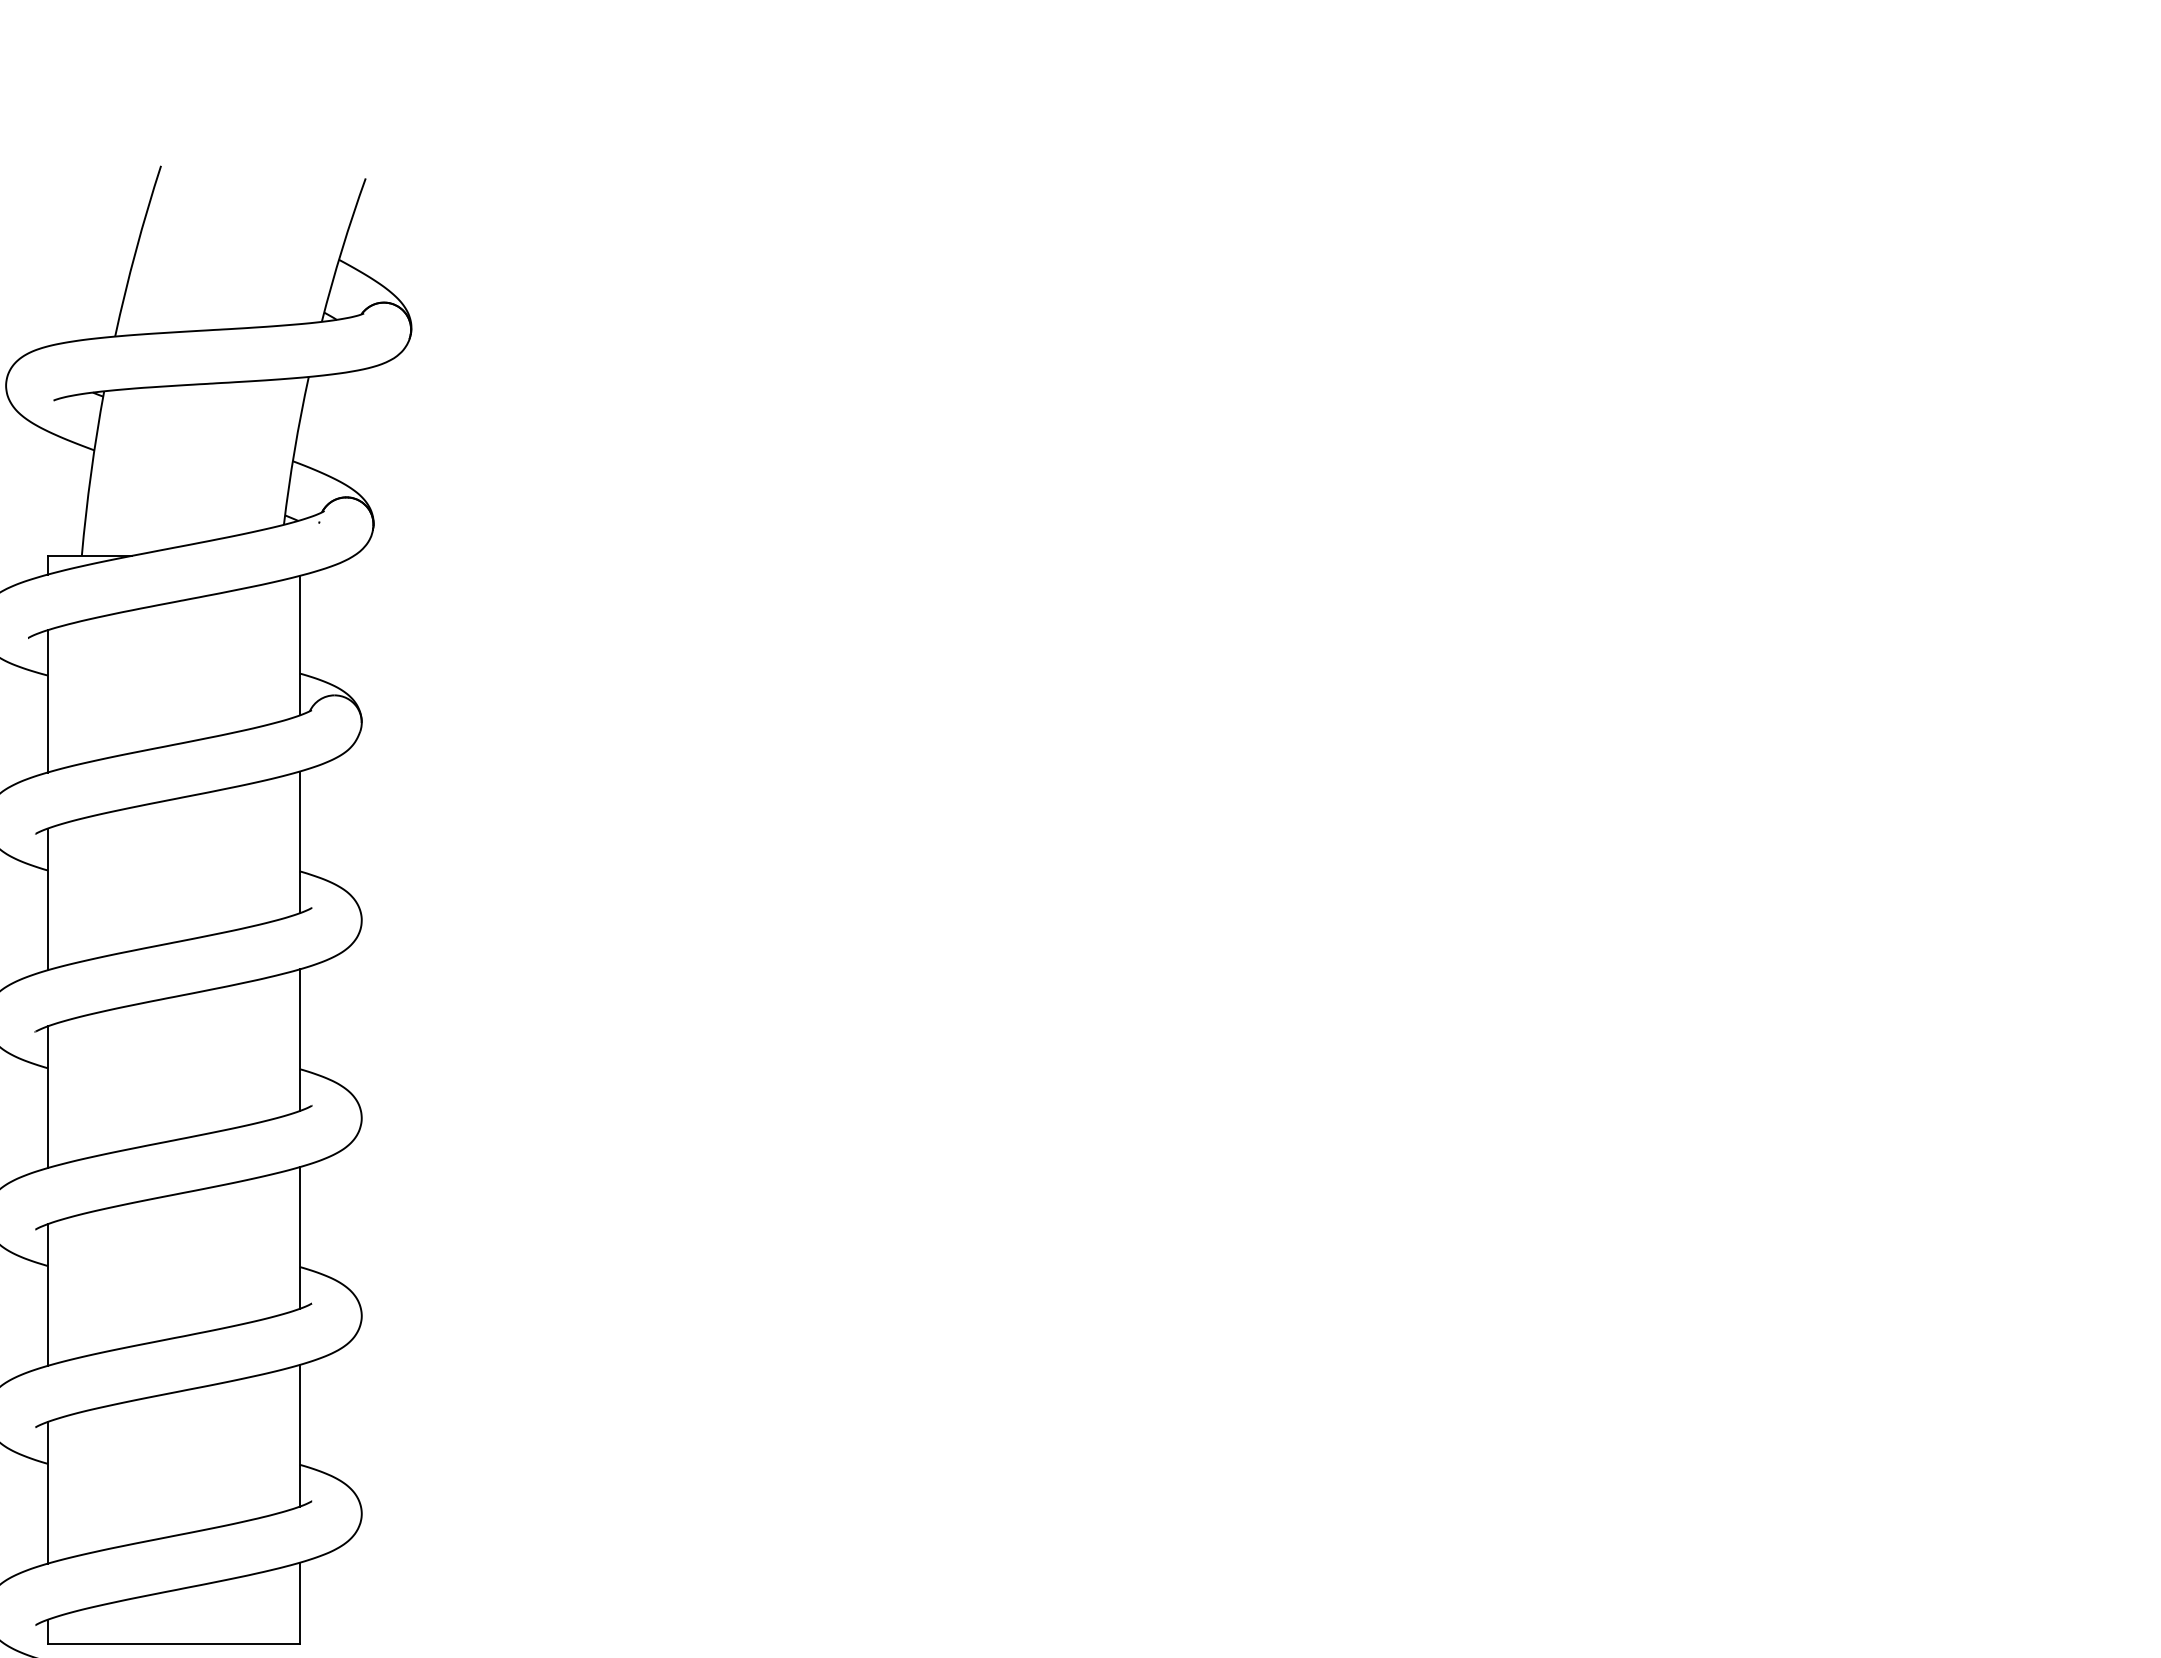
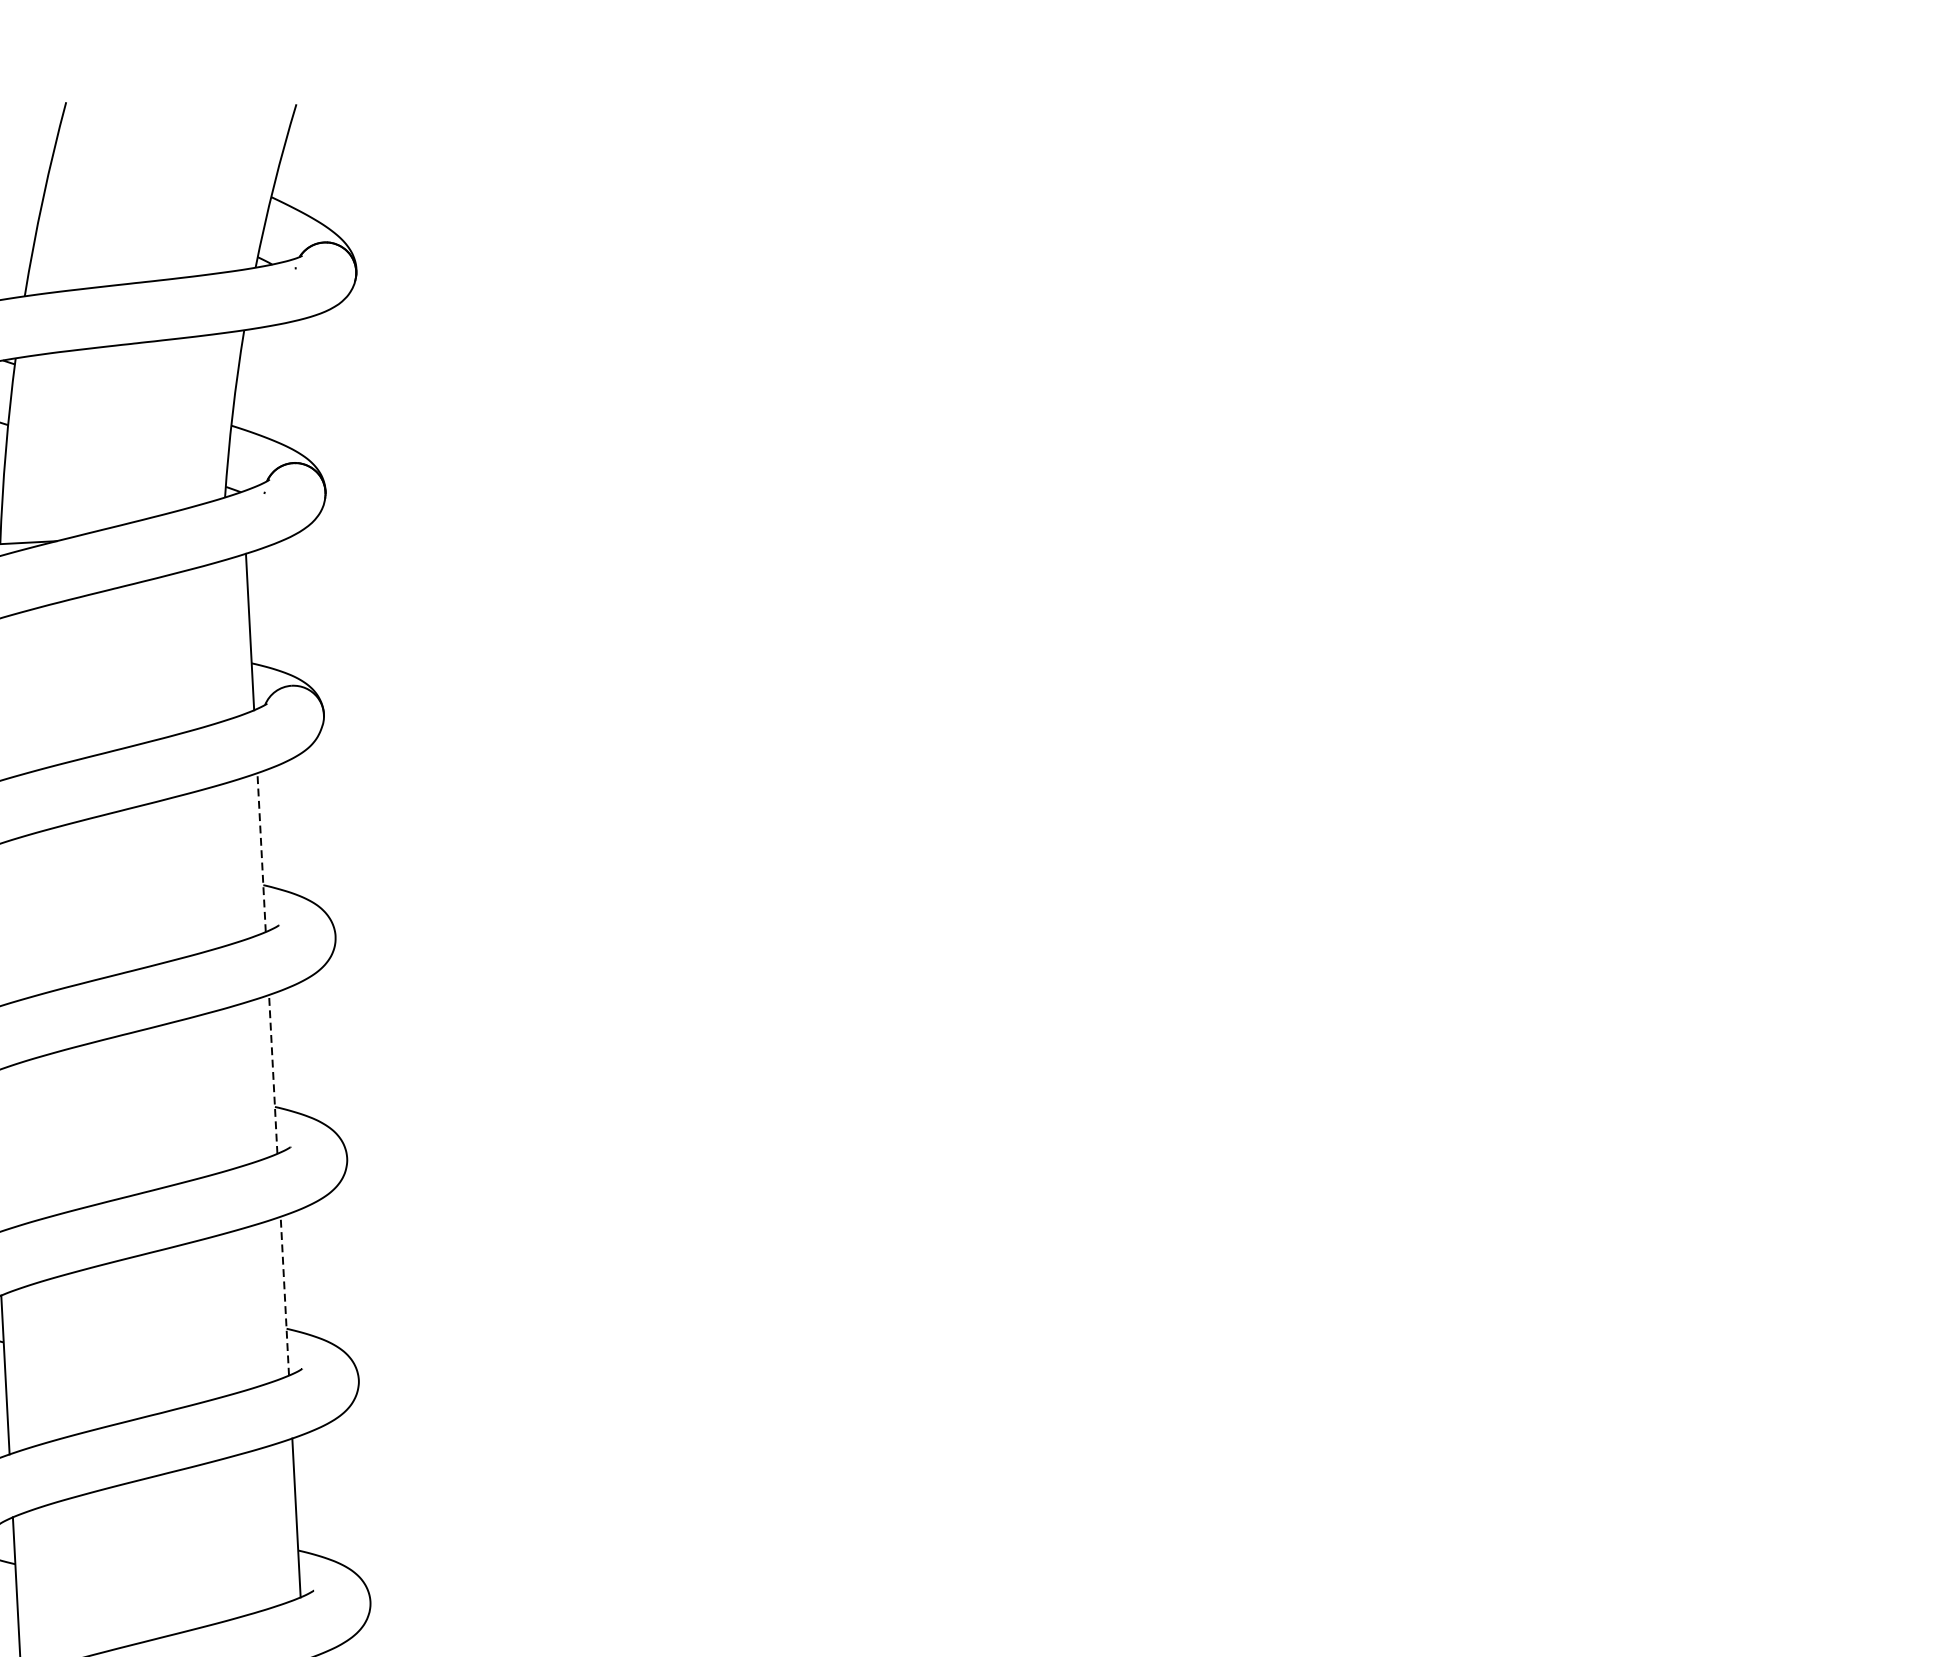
line: (299, 842) -> (261, 852), solid -> dashed
line: (299, 1040) -> (272, 1074), solid -> dashed
line: (299, 1237) -> (284, 1295), solid -> dashed

